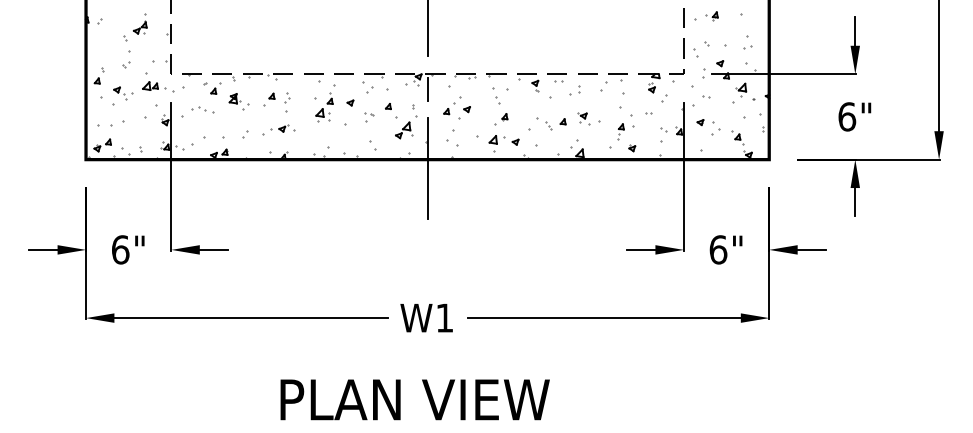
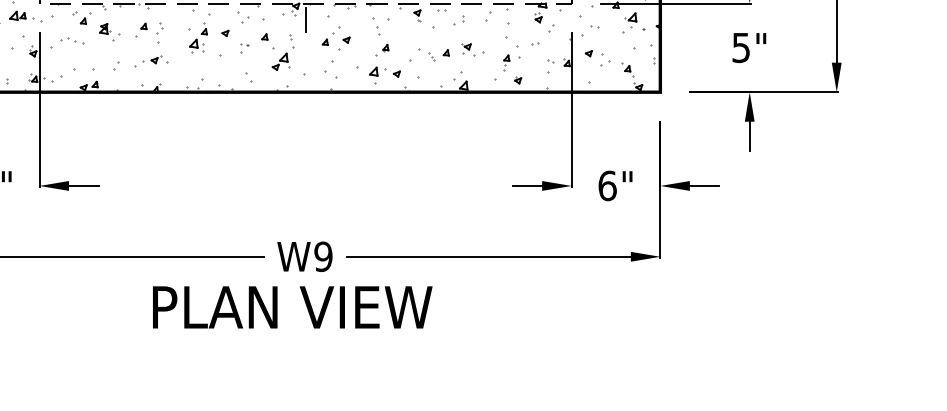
text: (847, 116) -> (741, 47), 6" -> 5"
line: (427, 168) -> (305, 101), removed
text: (444, 317) -> (323, 256), W1 -> W9
text: (414, 399) -> (291, 307), moved

